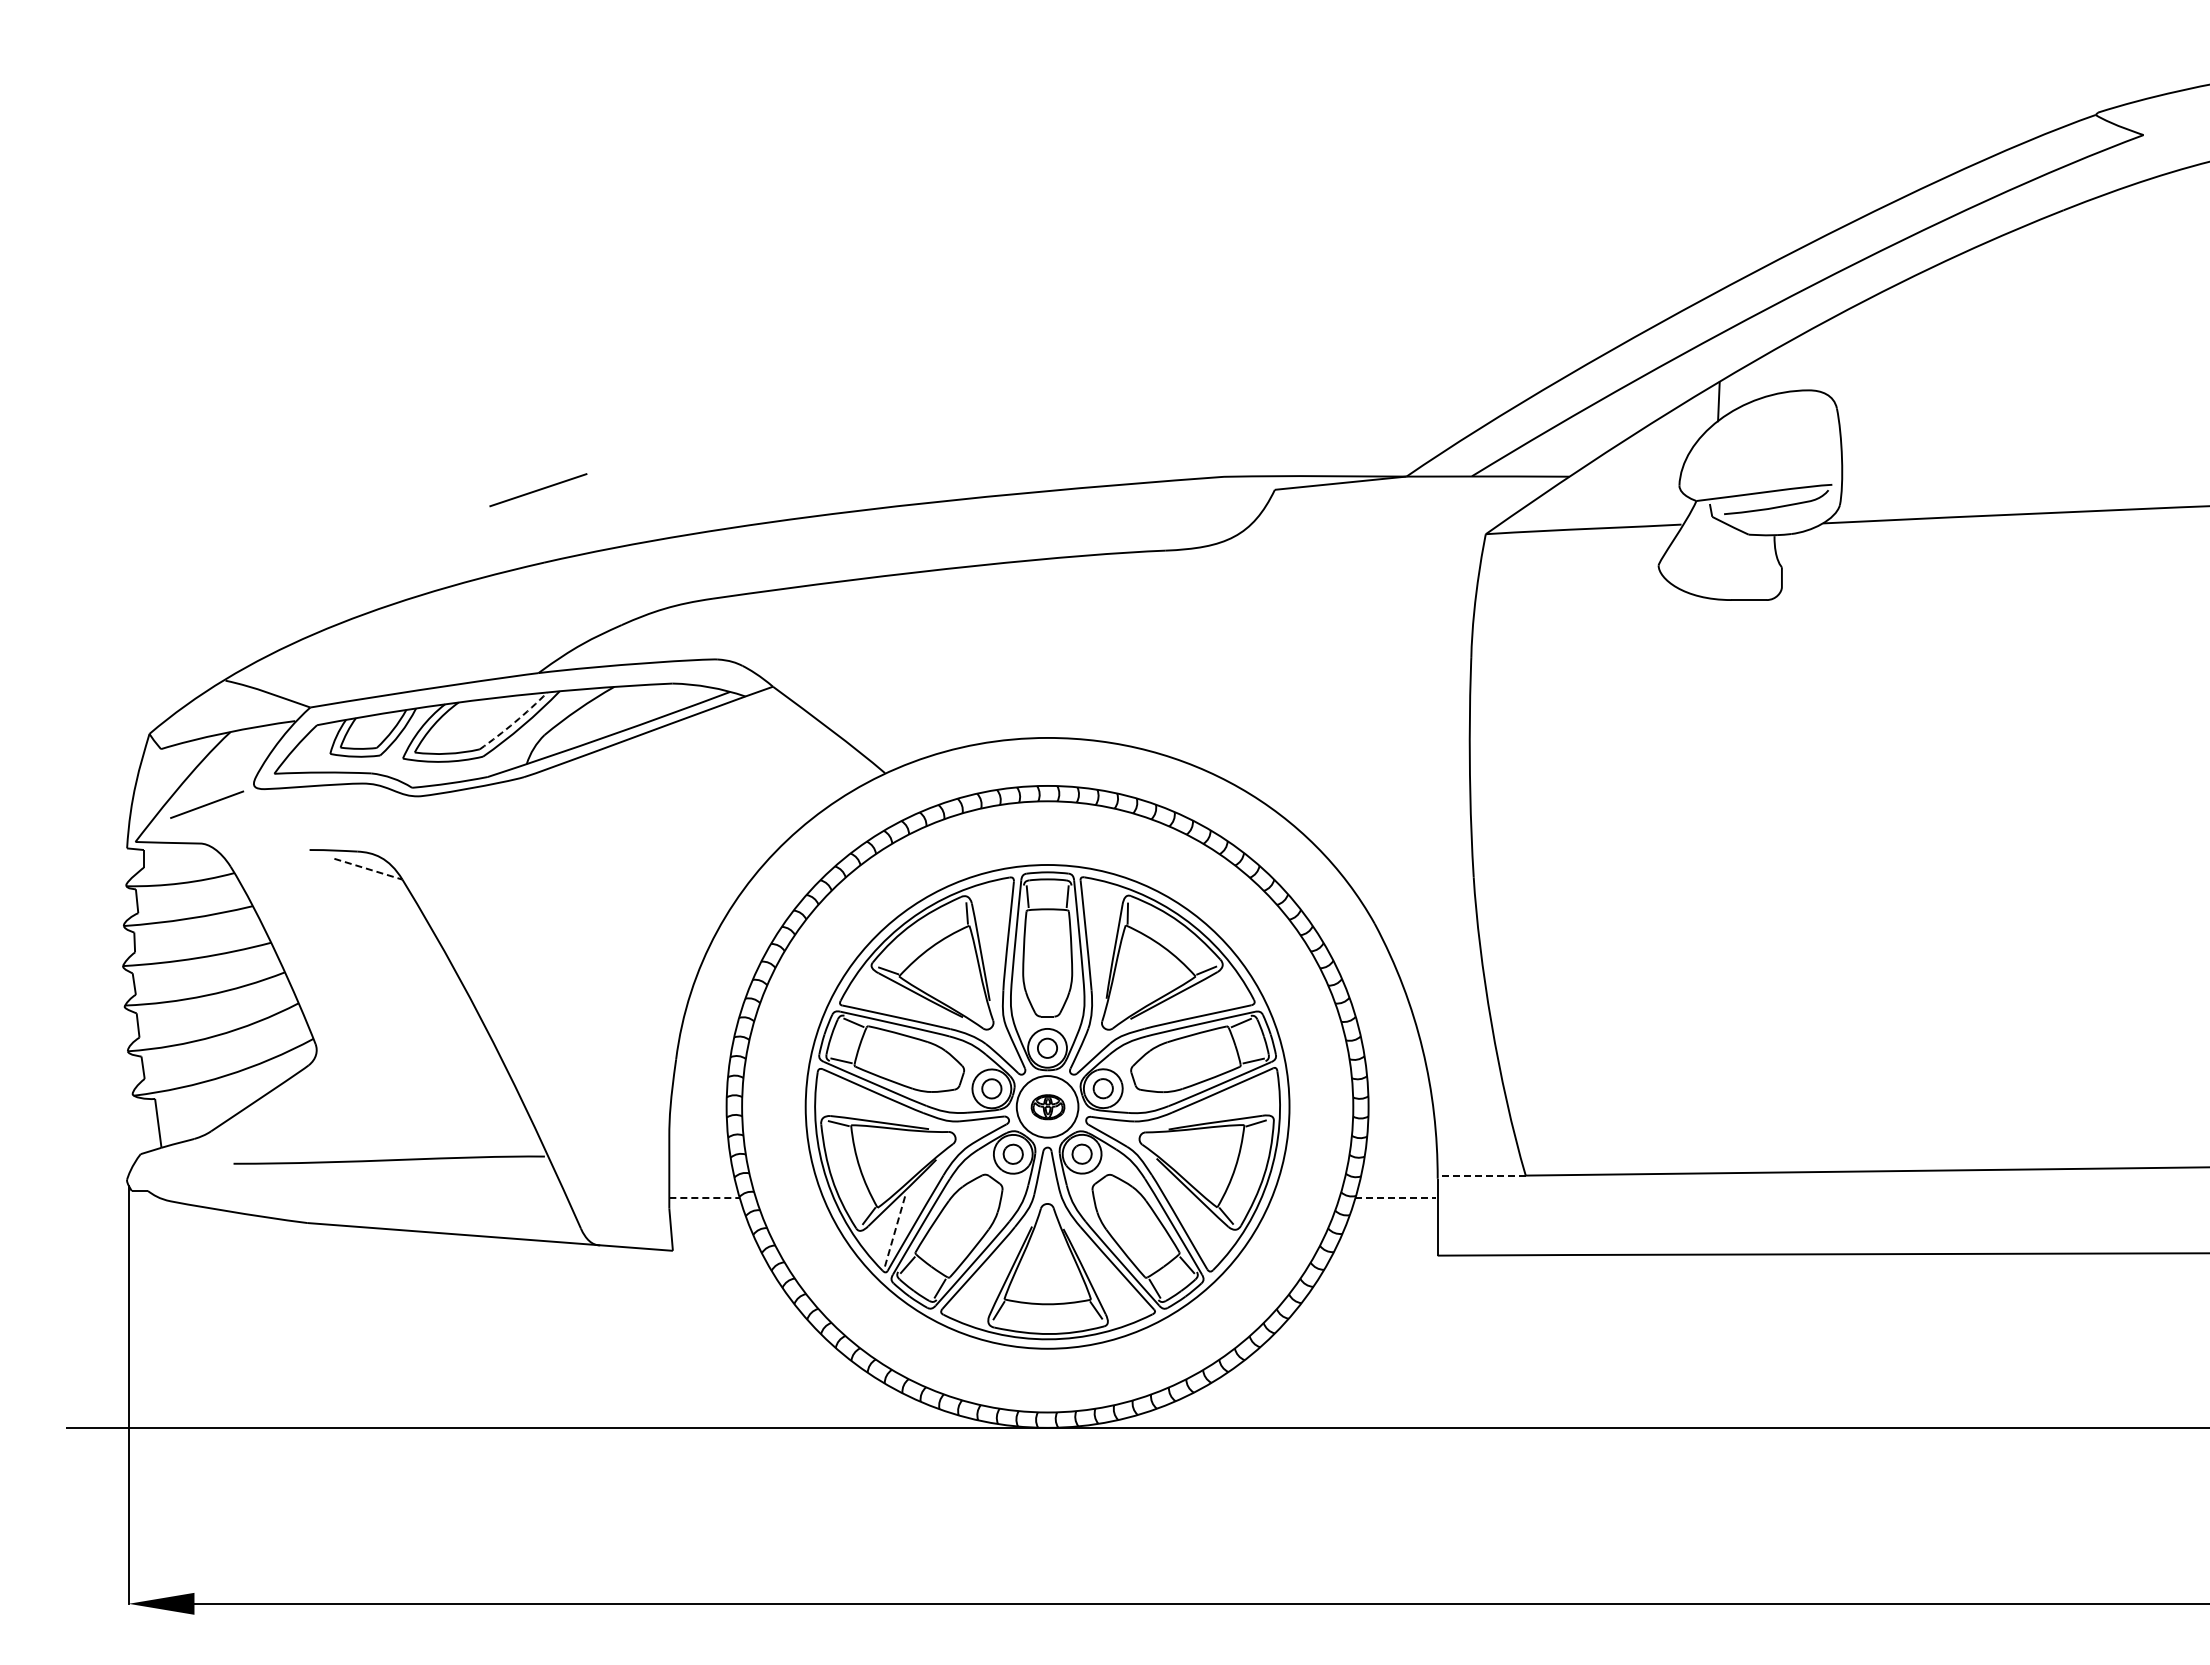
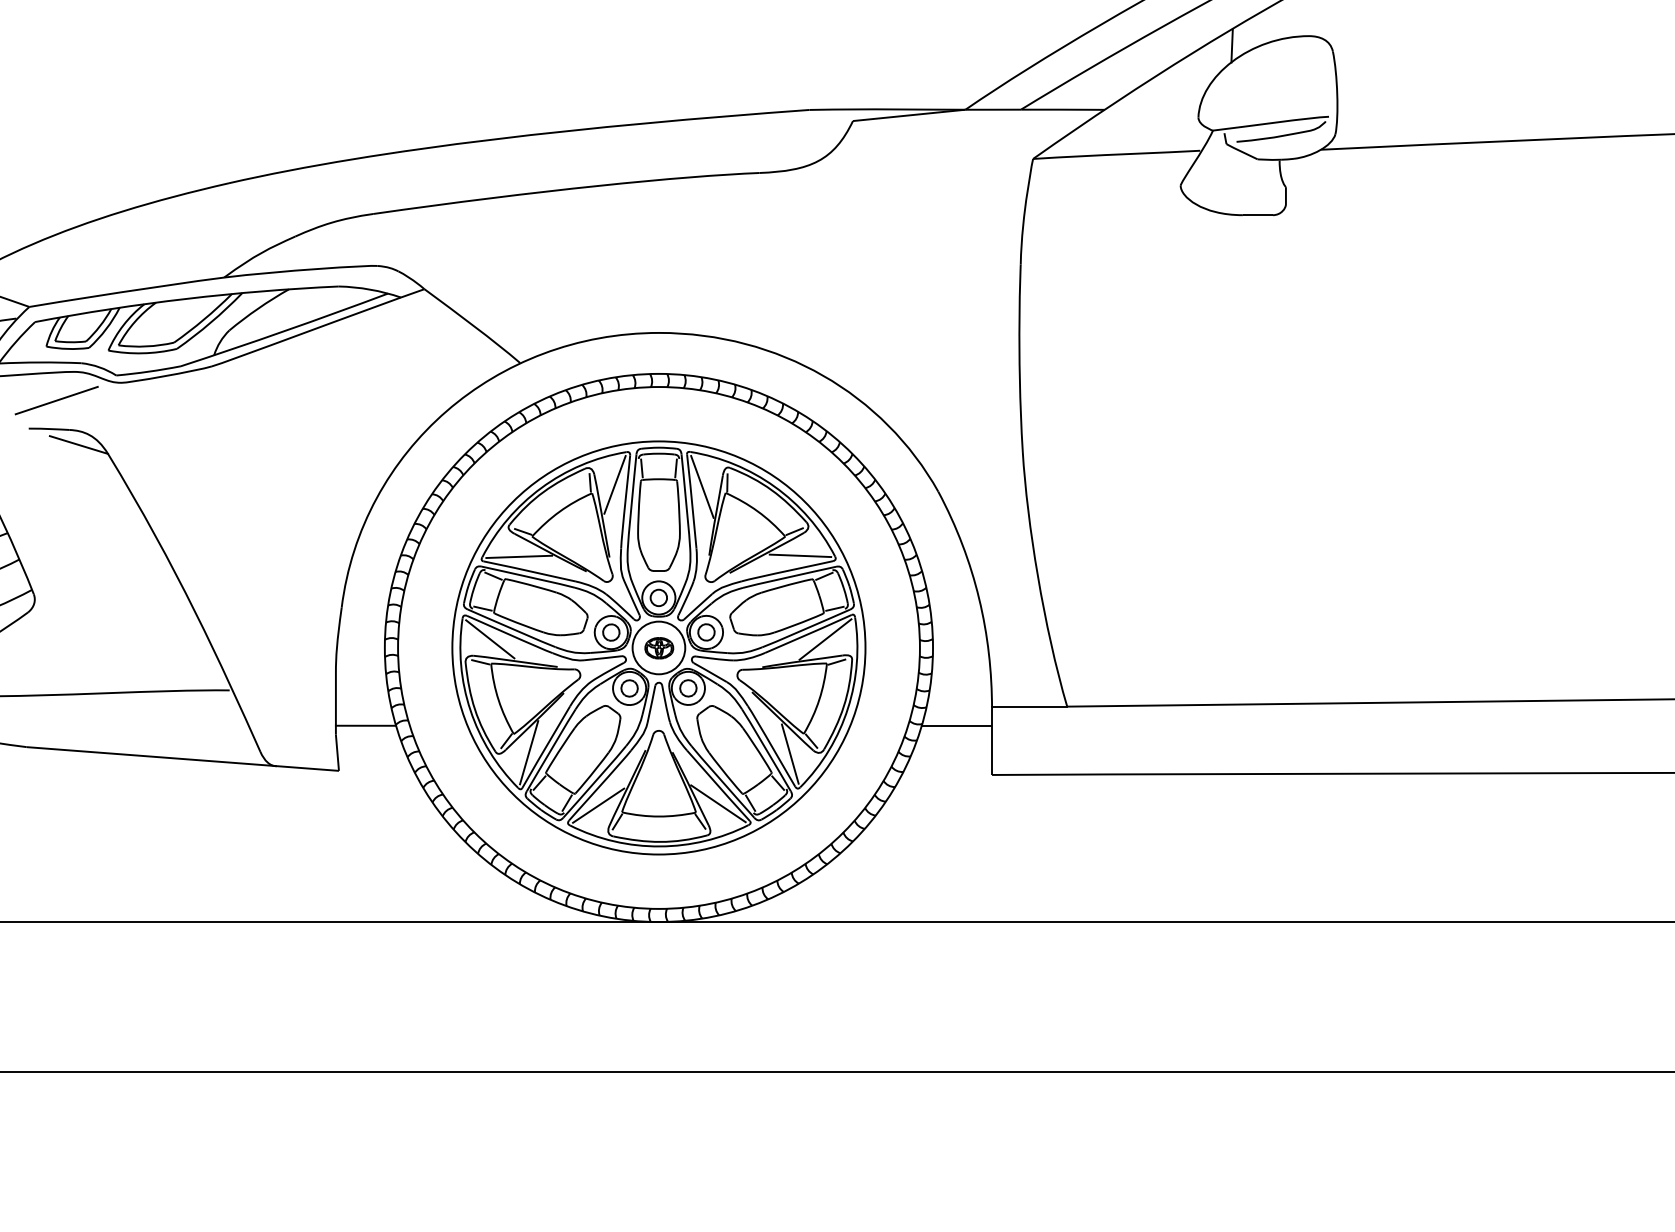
line: (538, 490) -> (56, 400), moved
arc: (514, 722) -> (203, 319), dashed -> solid
line: (368, 869) -> (79, 445), dashed -> solid
line: (995, 915) -> (614, 484), added
line: (1098, 918) -> (702, 487), added
line: (1213, 998) -> (800, 555), added
line: (883, 999) -> (518, 556), added
line: (849, 1096) -> (489, 639), added
line: (1242, 1096) -> (825, 639), added
line: (1481, 1175) -> (1029, 706), dashed -> solid
line: (705, 1198) -> (366, 726), dashed -> solid
line: (1396, 1198) -> (956, 726), dashed -> solid
line: (895, 1229) -> (529, 752), dashed -> solid
line: (1201, 1230) -> (790, 753), added
line: (1117, 1288) -> (718, 803), added
line: (976, 1291) -> (598, 805), added

